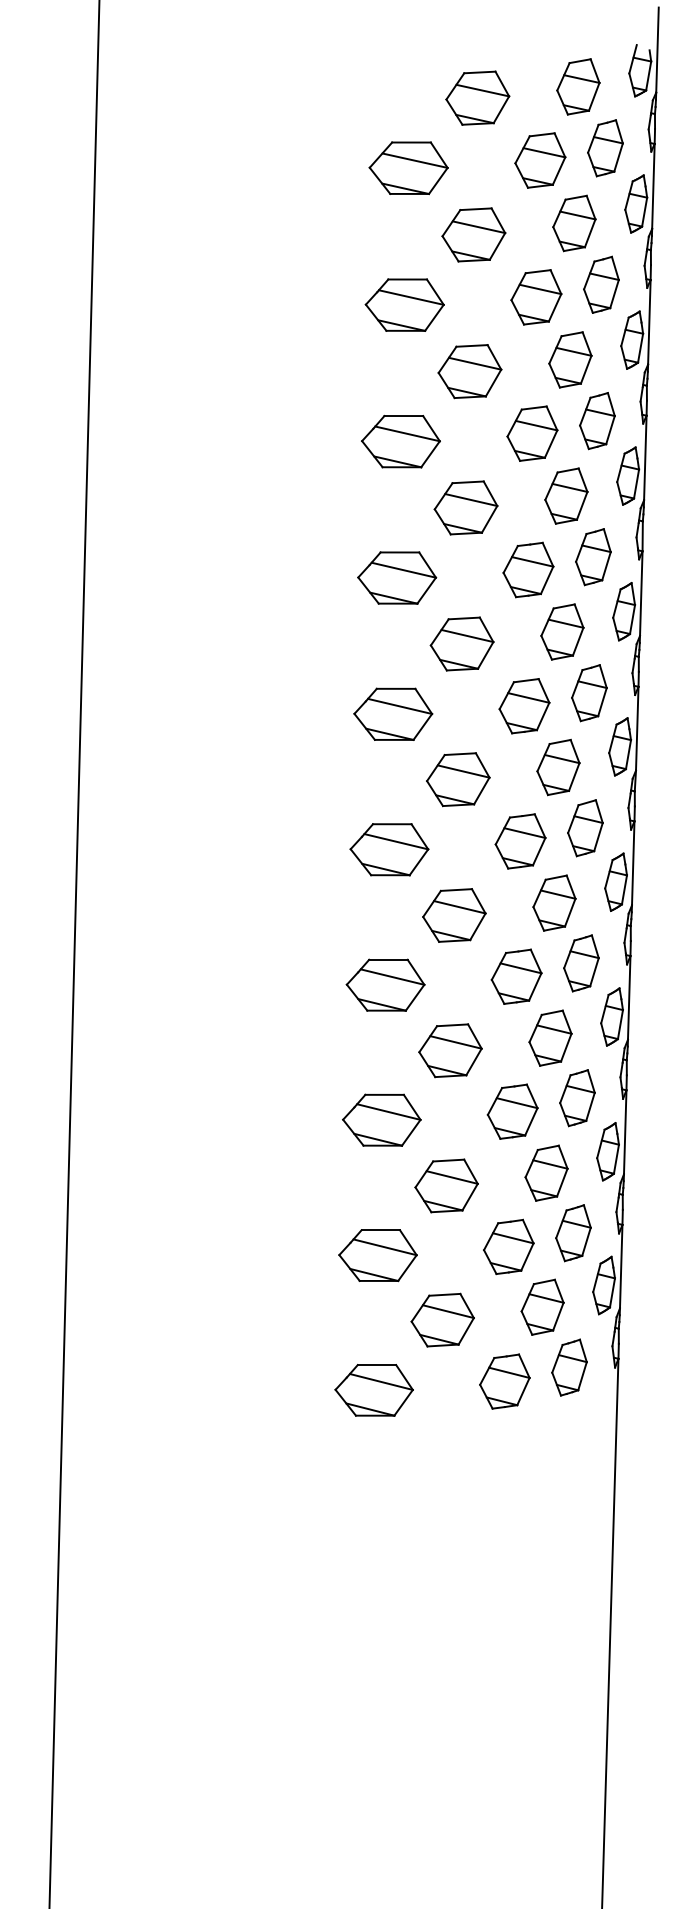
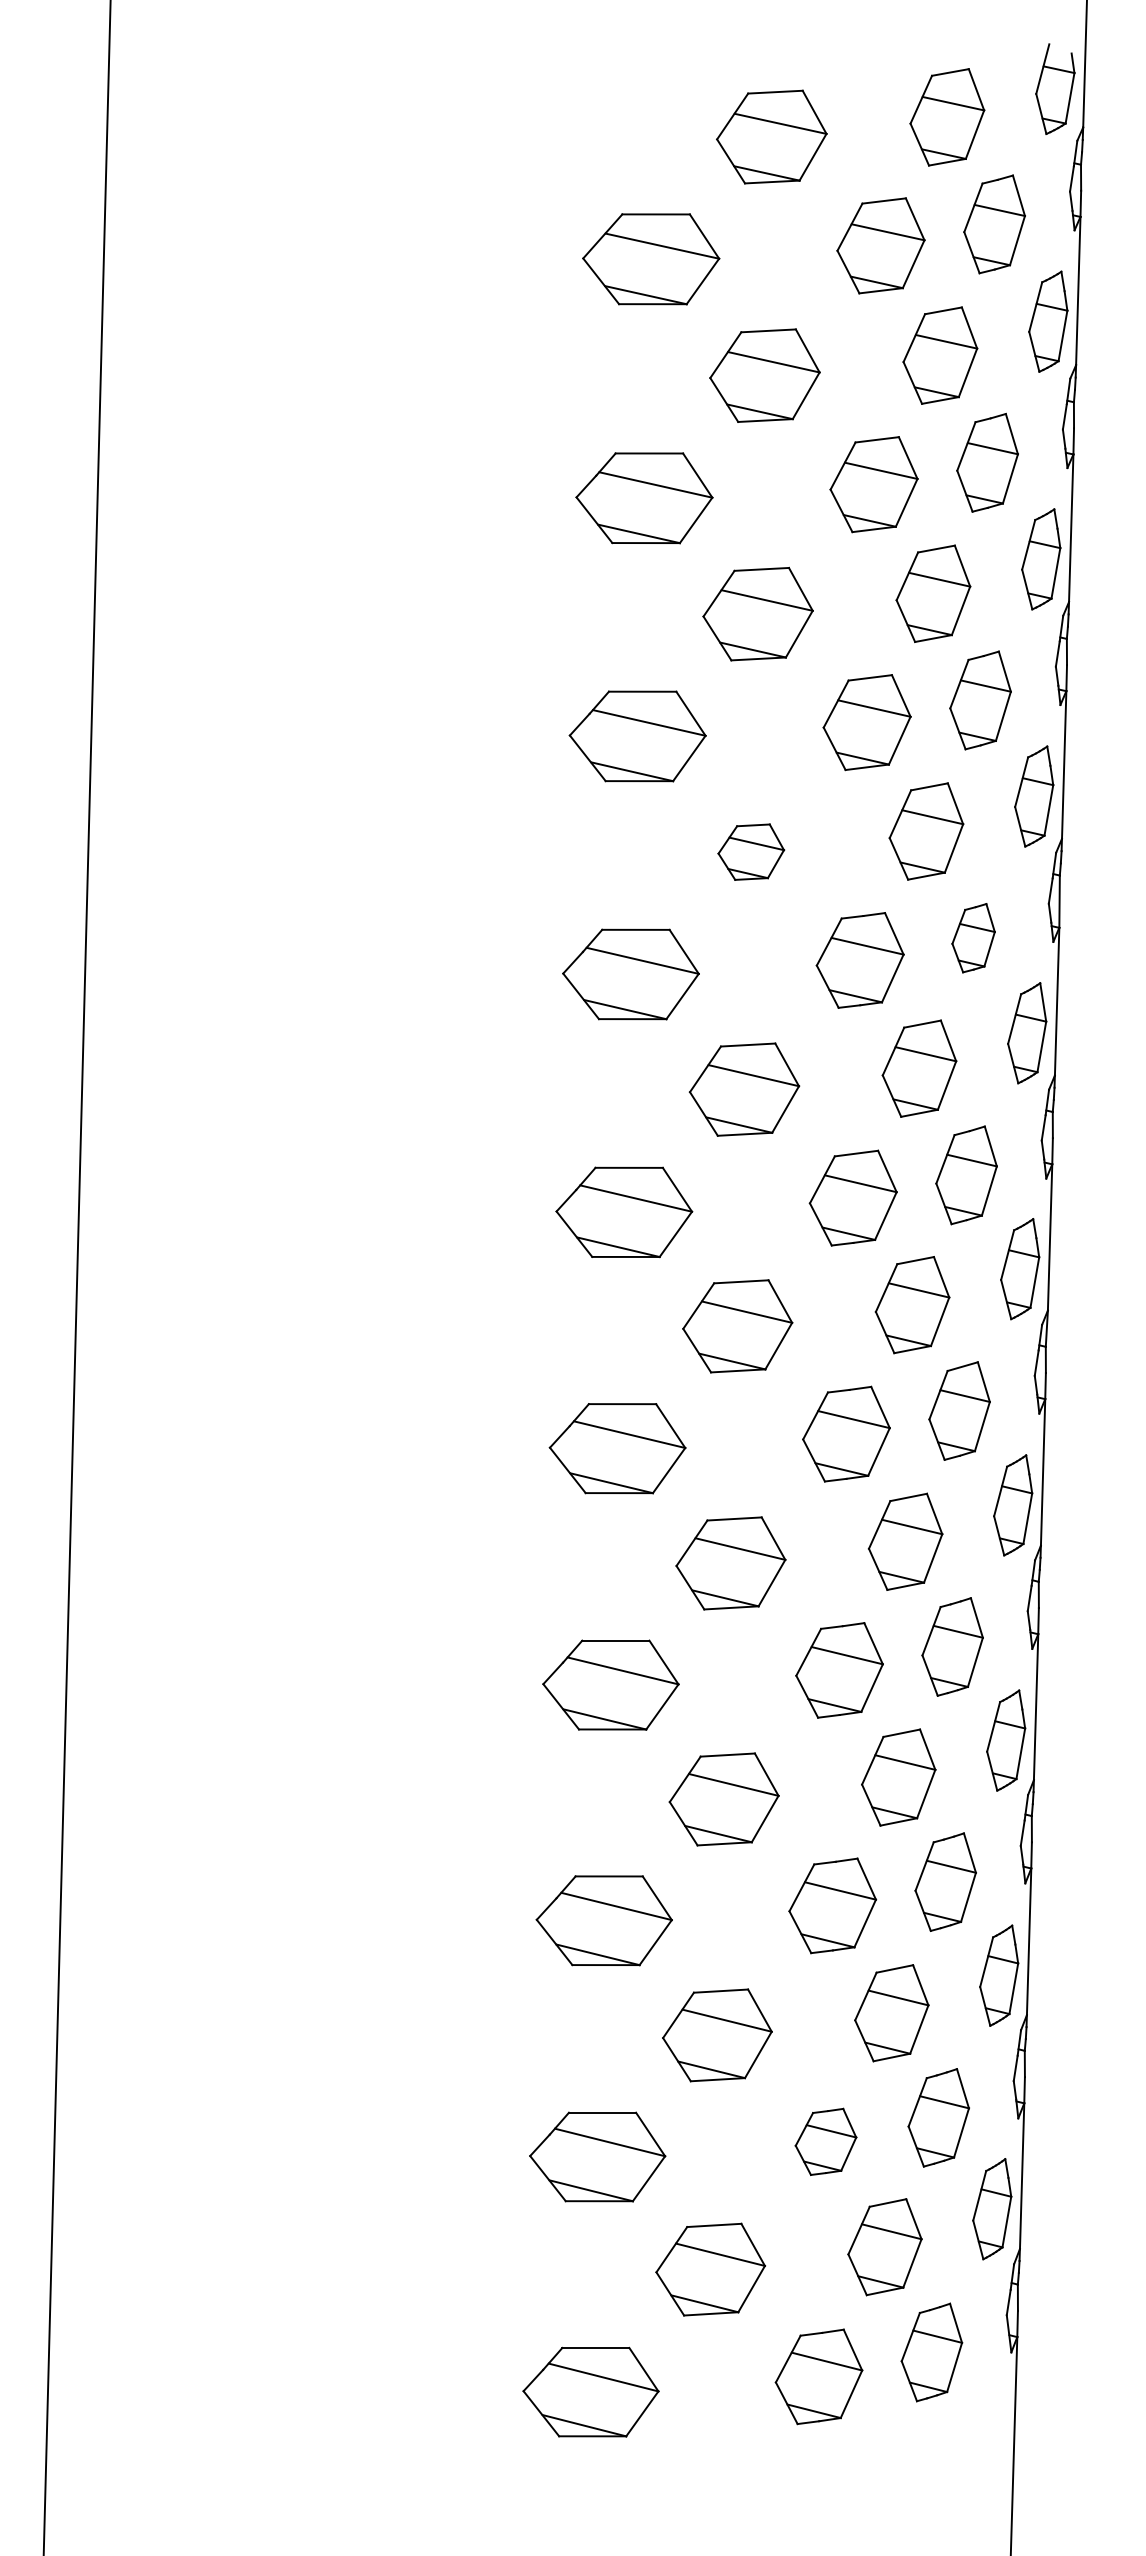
part: (465, 507) -> (750, 851), size x0.6
part: (593, 557) -> (973, 938), size x0.7
part: (508, 1246) -> (825, 2141), size x0.7

